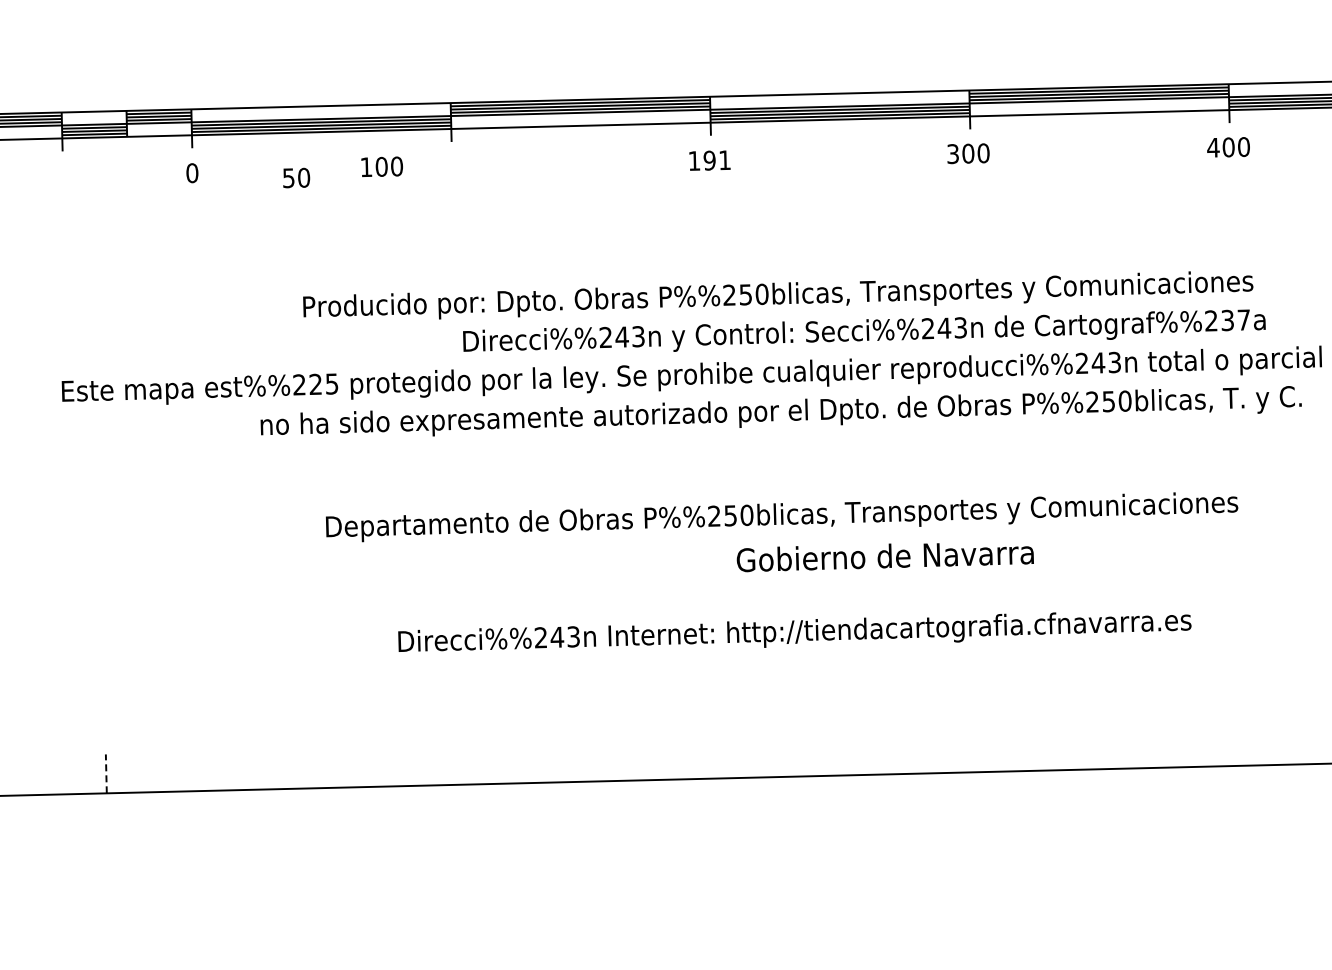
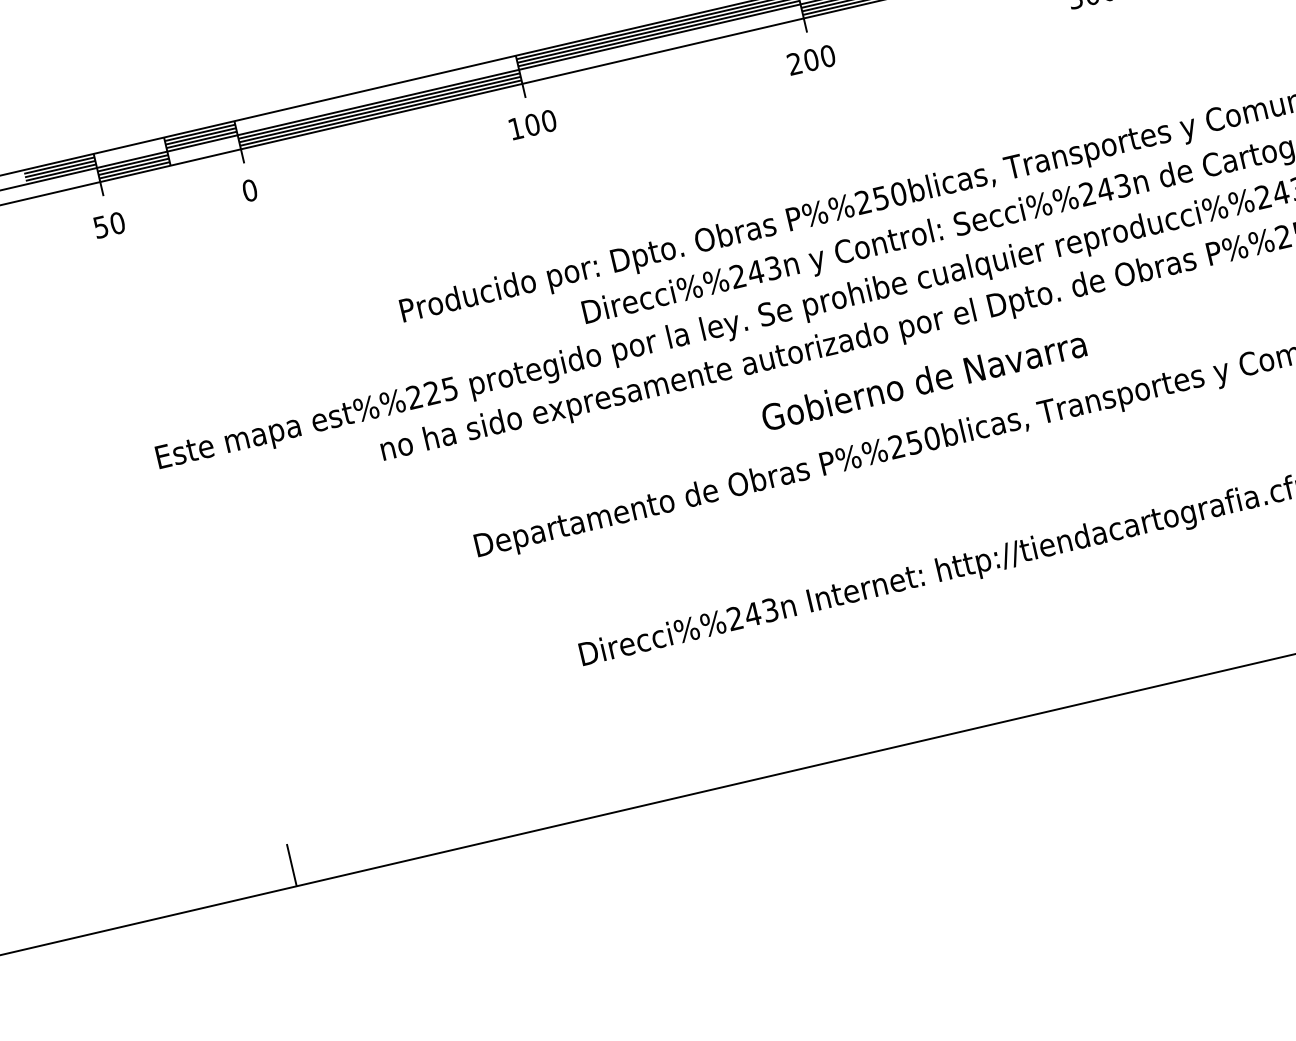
text: (709, 160) -> (811, 59), 191 -> 200
text: (381, 166) -> (532, 124), moved
text: (296, 177) -> (109, 224), moved
text: (884, 557) -> (923, 382), moved
line: (106, 773) -> (291, 864), dashed -> solid

